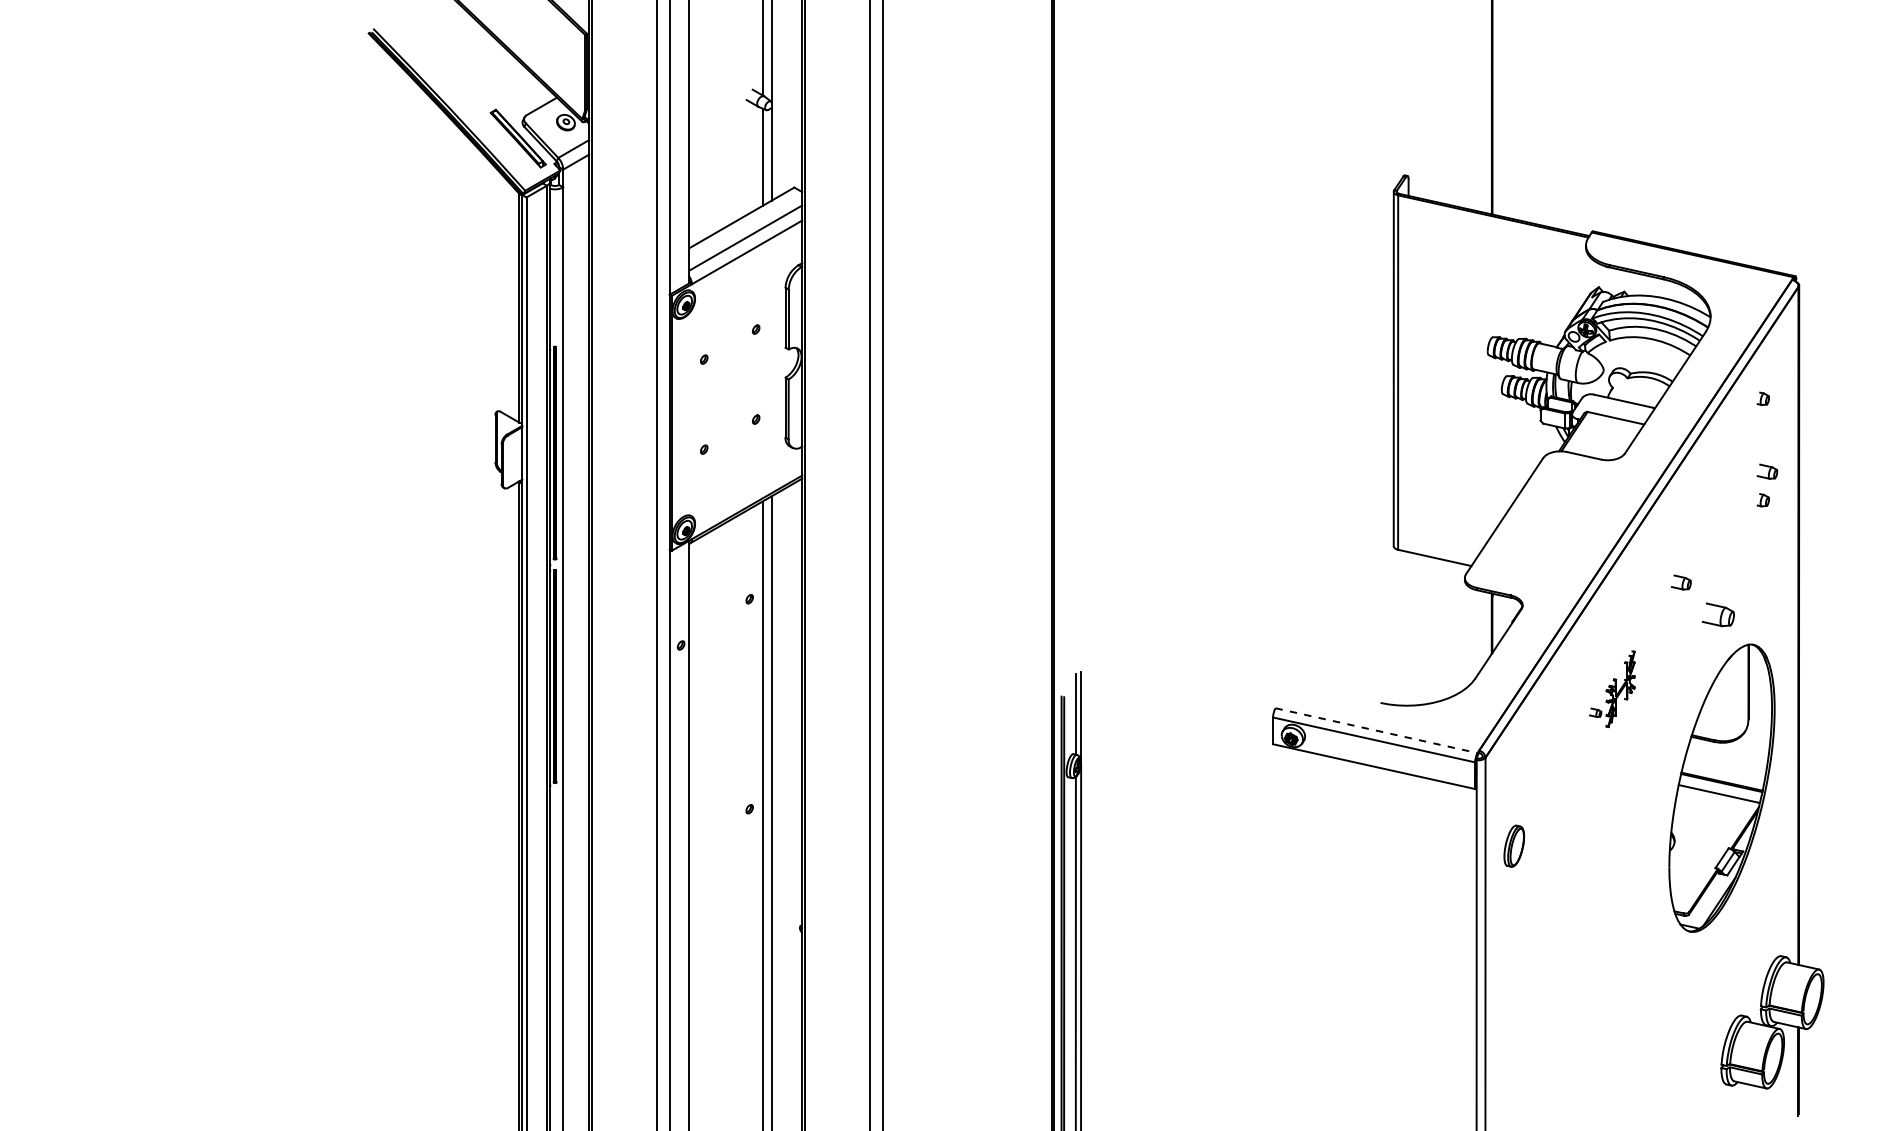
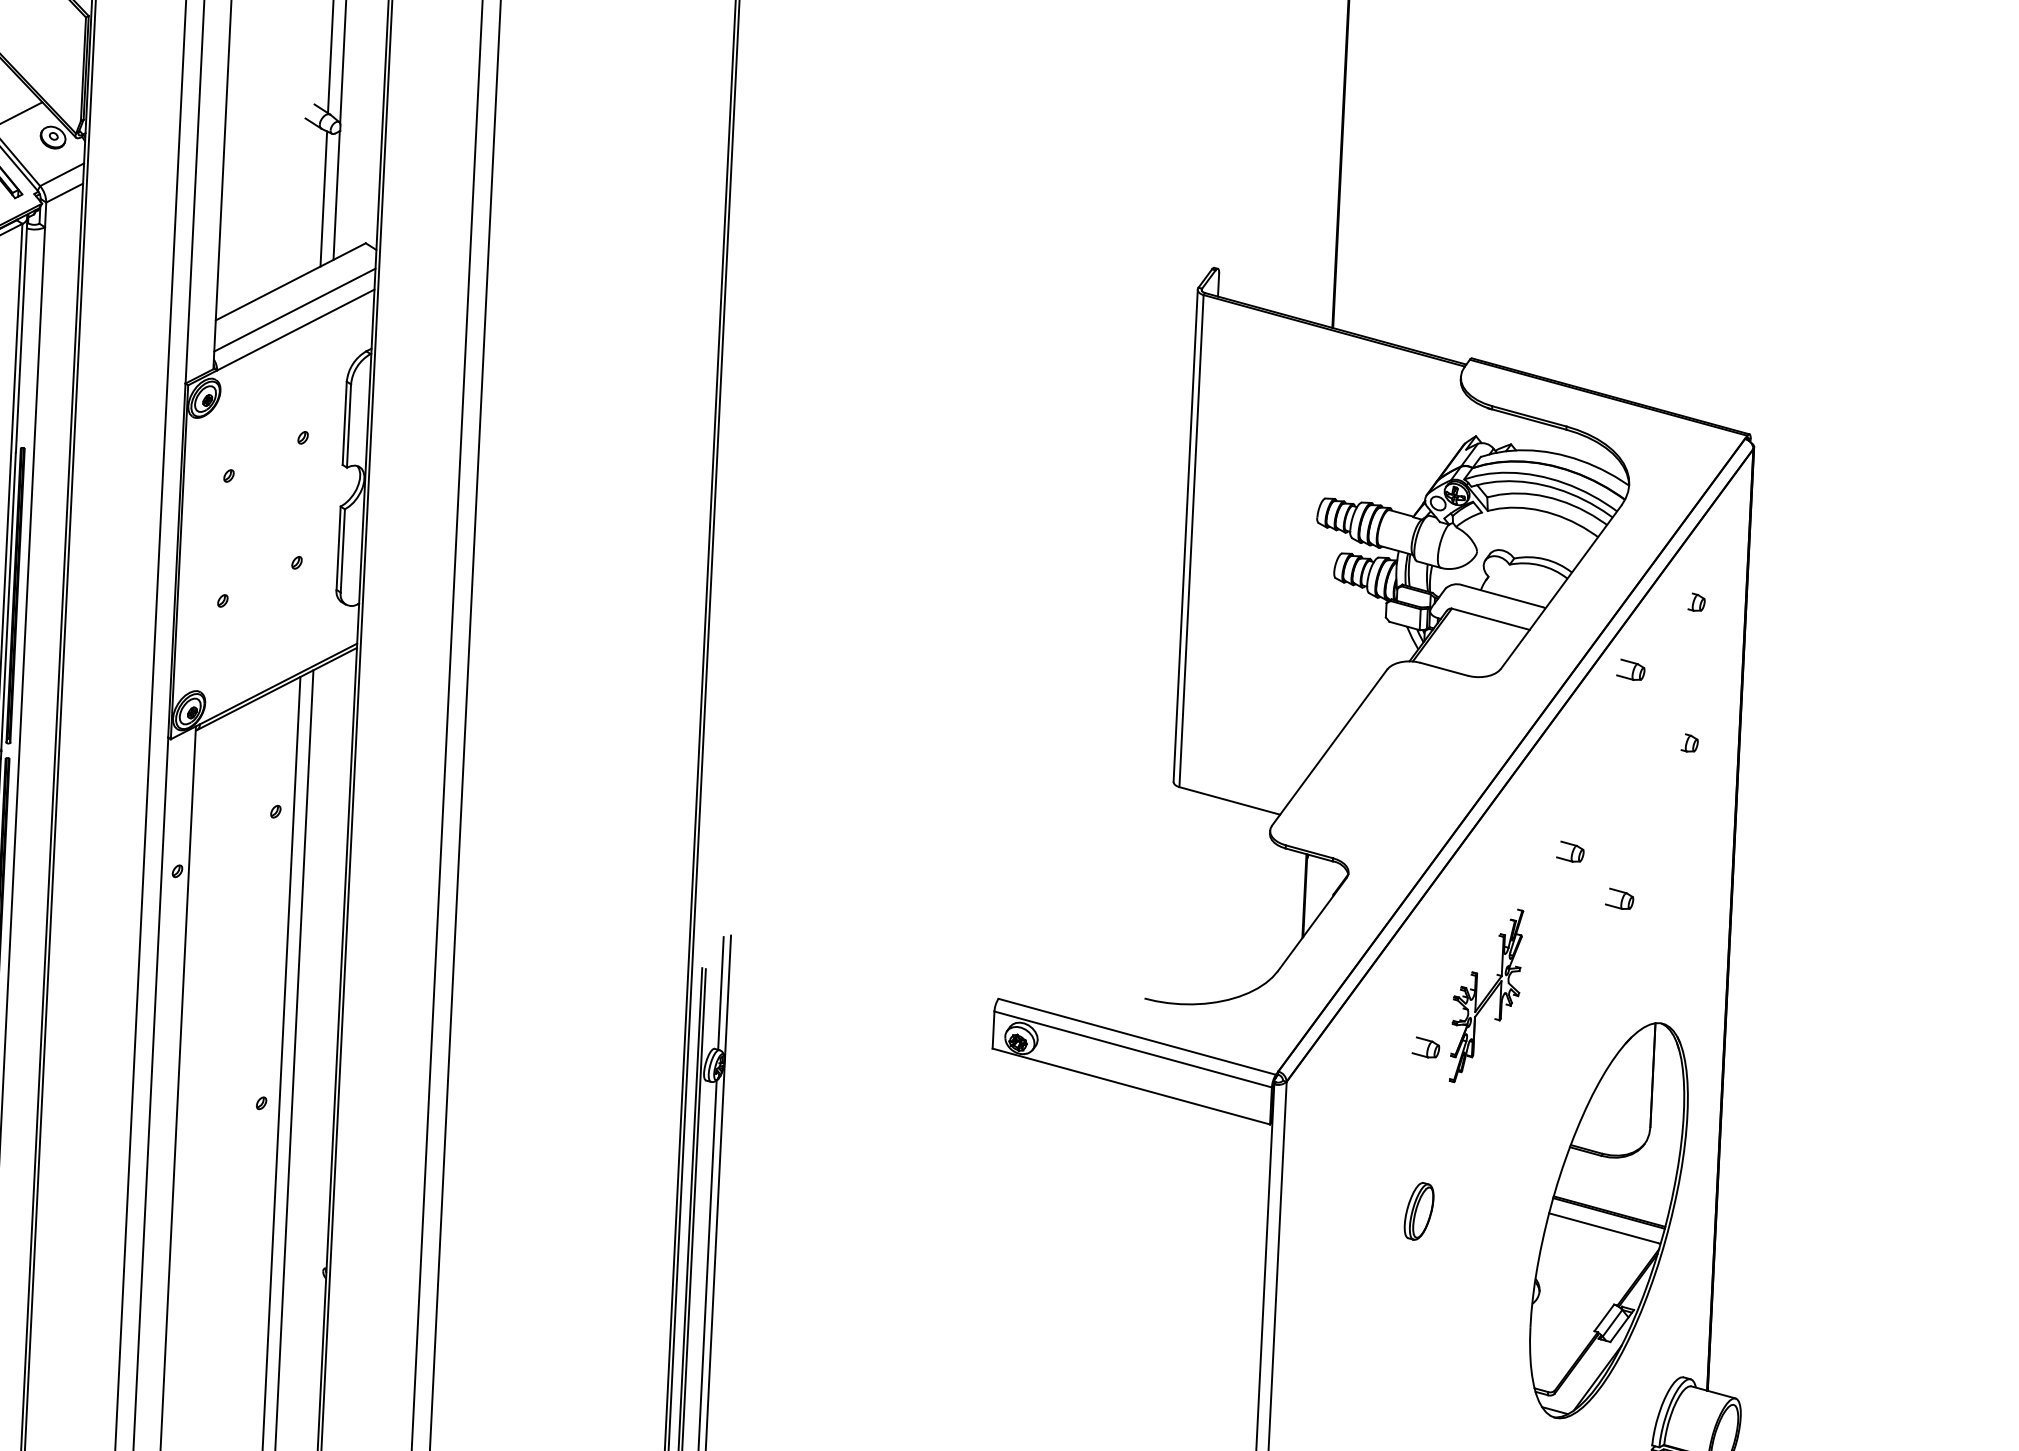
part: (1767, 471) -> (1631, 669), moved
part: (1718, 614) -> (1619, 898), size x0.62
part: (1612, 689) -> (1467, 995), size x1.67
line: (1377, 730) -> (1138, 1036), dashed -> solid
part: (1721, 787) -> (1608, 1219), moved
part: (1513, 845) -> (1418, 1210), moved

